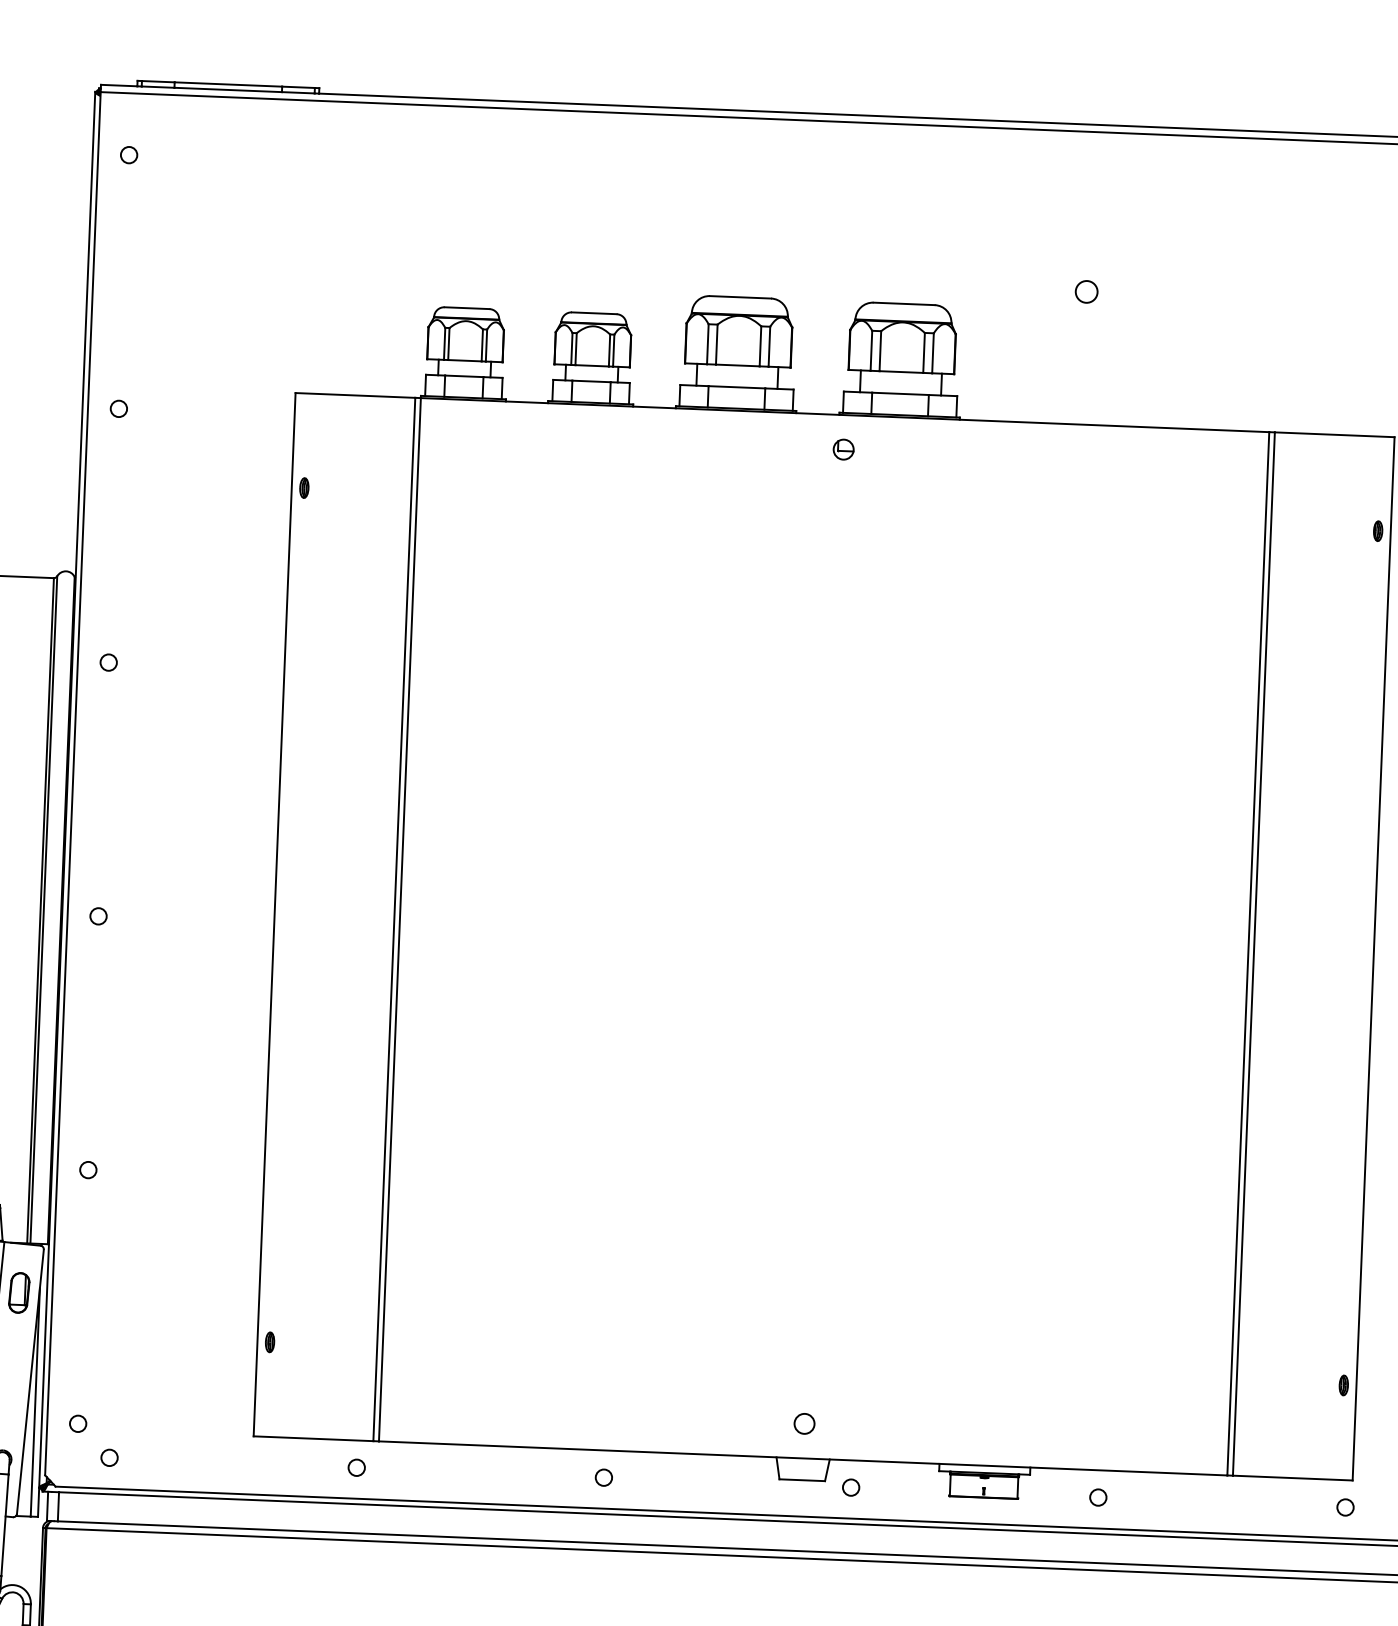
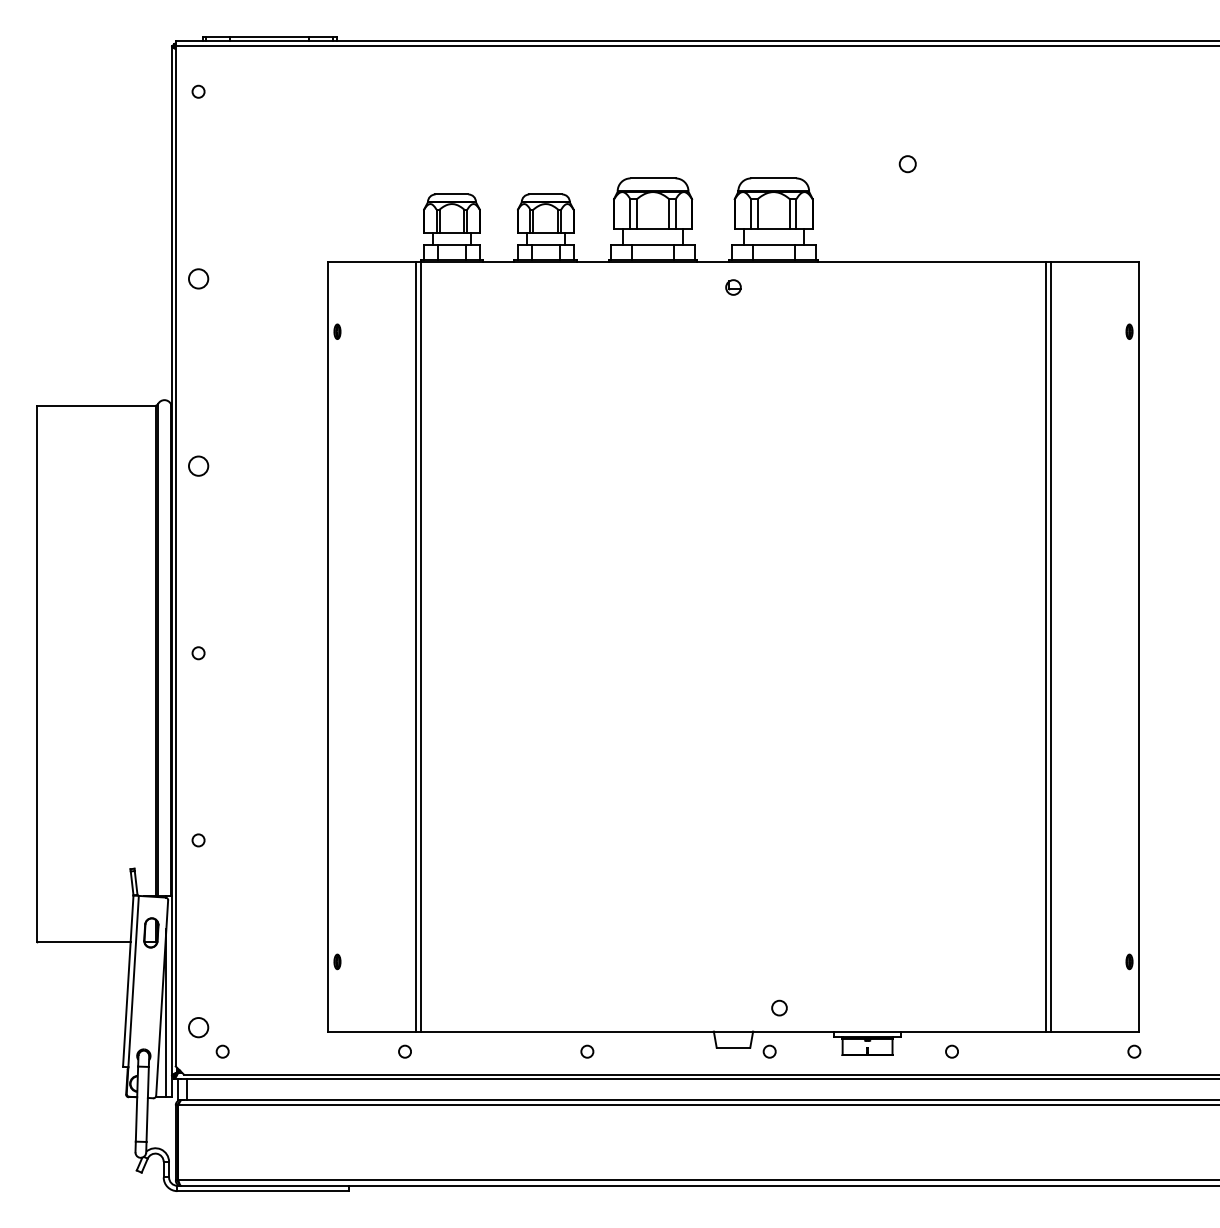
circle: (118, 408) -> (198, 278), size x1.6
circle: (108, 661) -> (198, 465), size x1.6
circle: (78, 1423) -> (198, 1027), size x1.6
circle: (804, 1423) -> (779, 1007), moved

